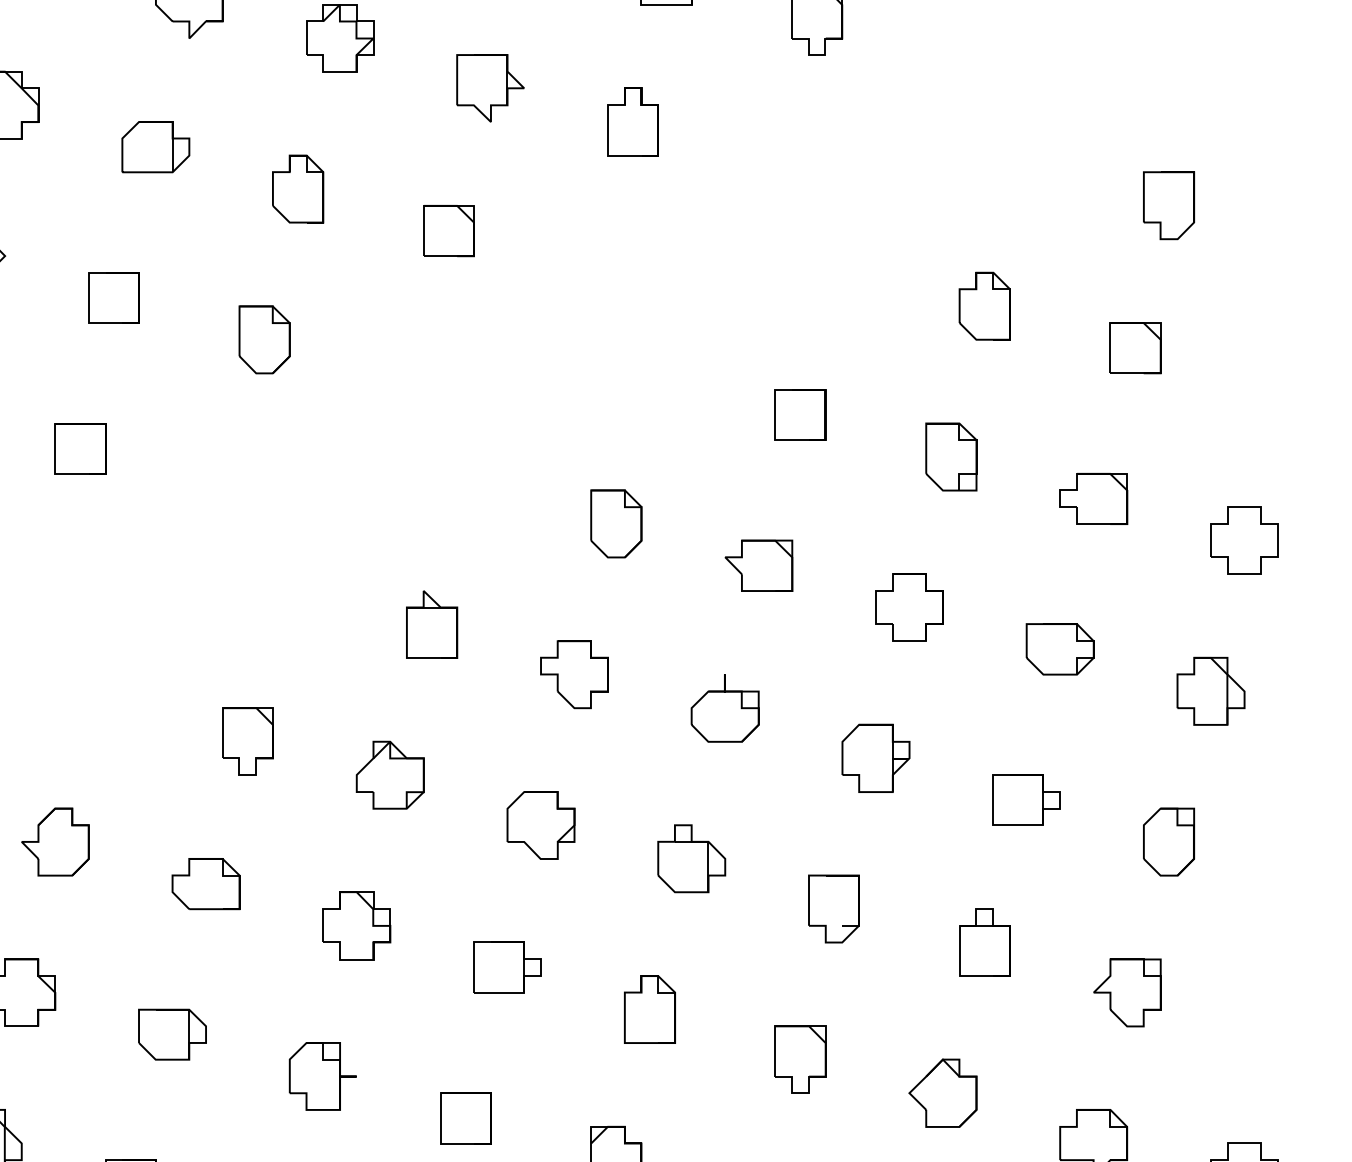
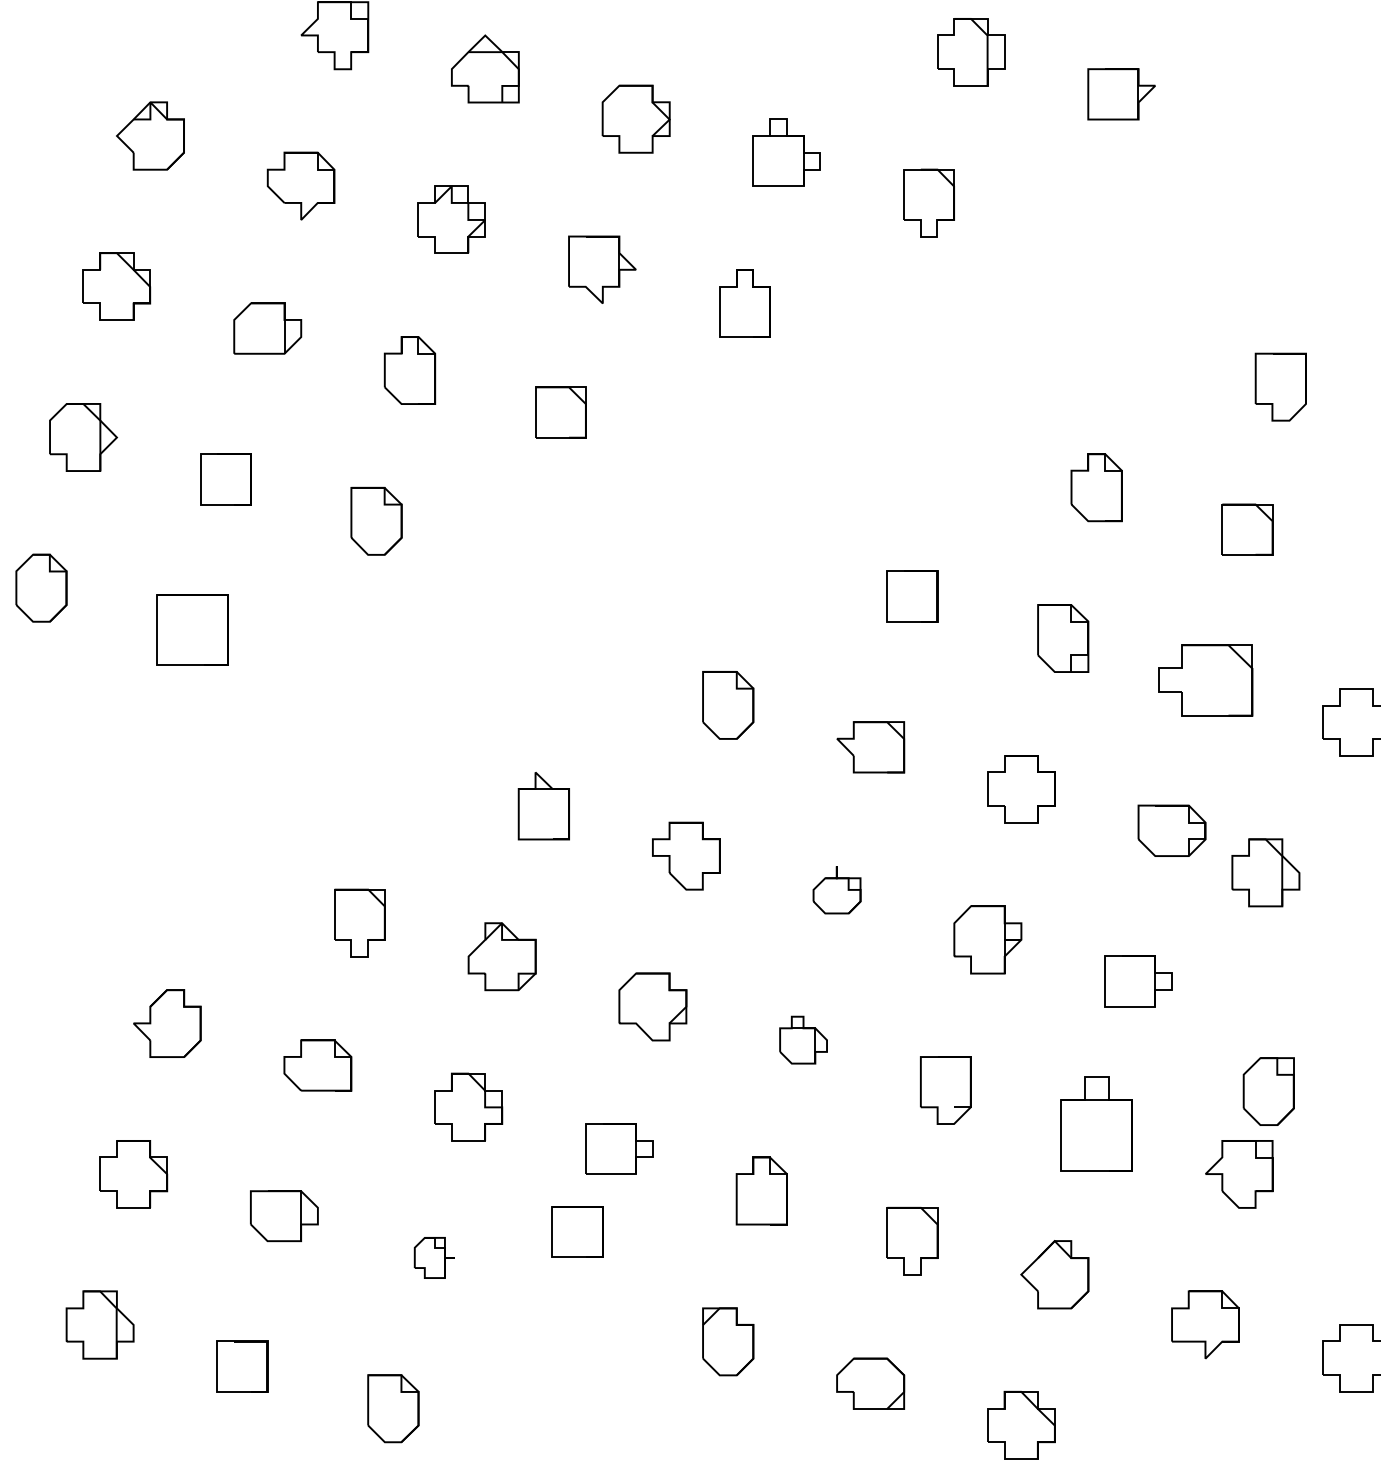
part: (79, 448) -> (191, 629), size x1.4
part: (1093, 499) -> (1205, 680), size x1.4
part: (1210, 691) -> (1265, 872), moved
part: (724, 709) -> (836, 890), size x0.7
part: (1168, 842) -> (1268, 1091), moved
part: (691, 858) -> (803, 1039), size x0.7
part: (984, 943) -> (1096, 1124), size x1.4
part: (322, 1076) -> (434, 1257), size x0.6
part: (465, 1118) -> (577, 1231), moved

